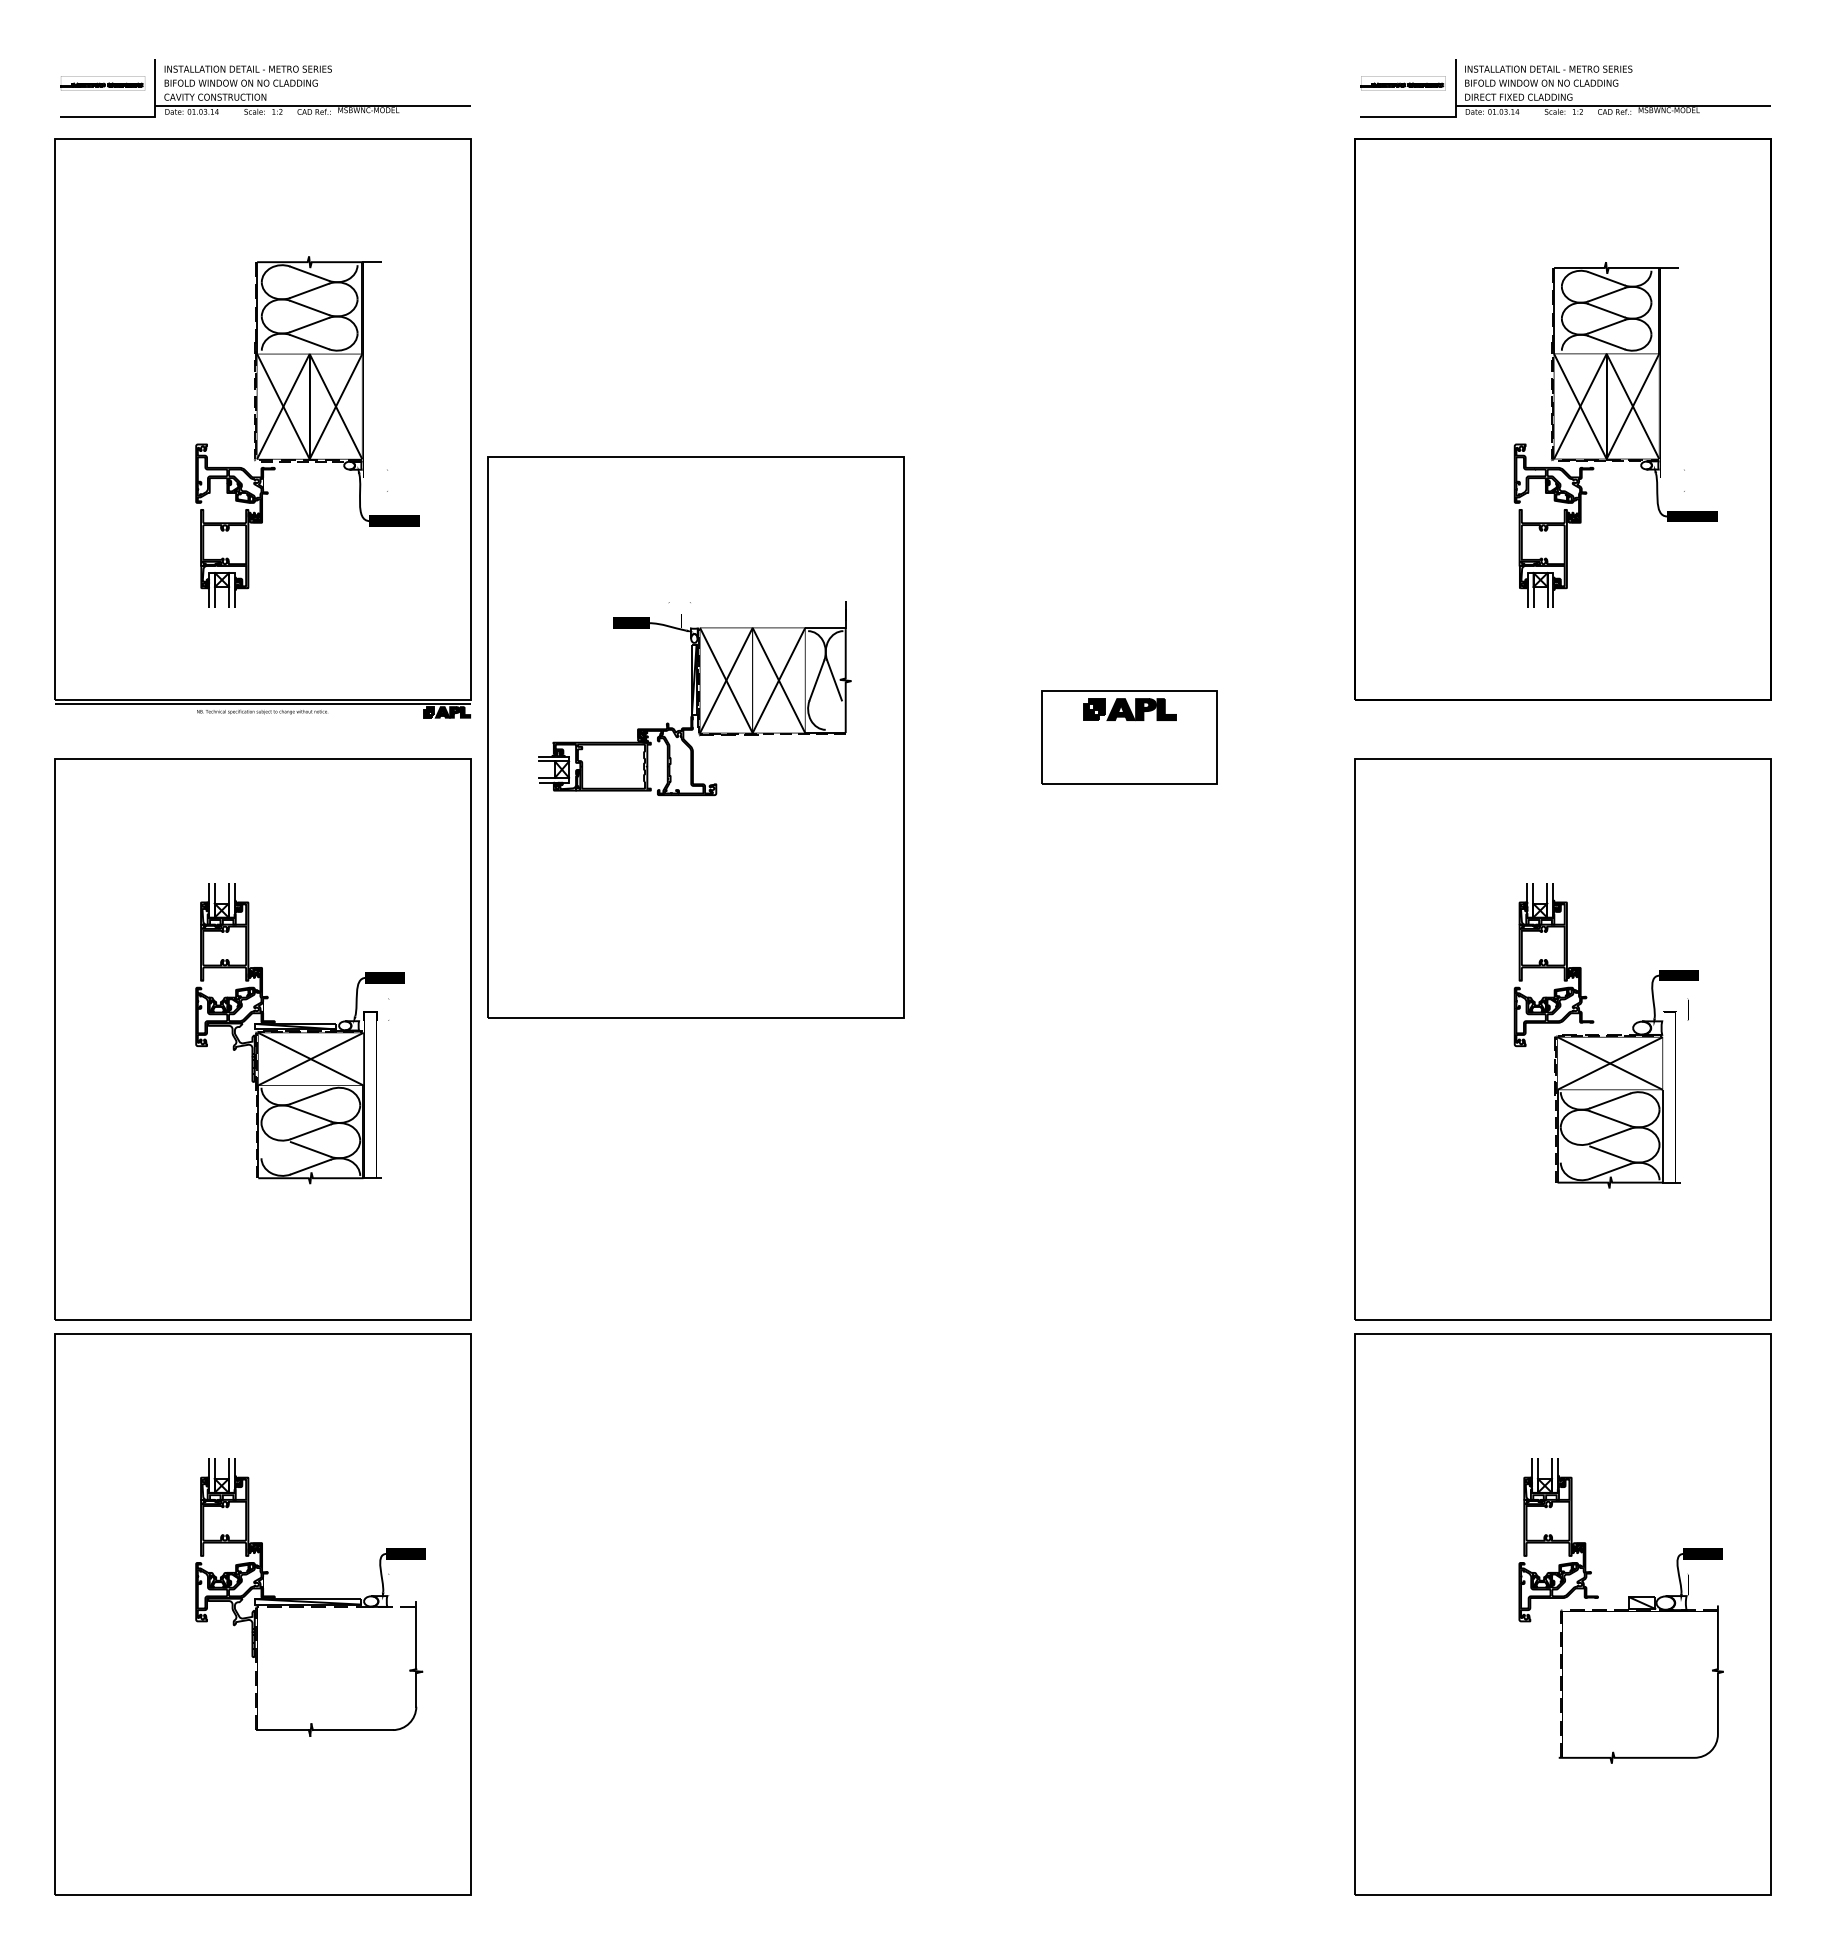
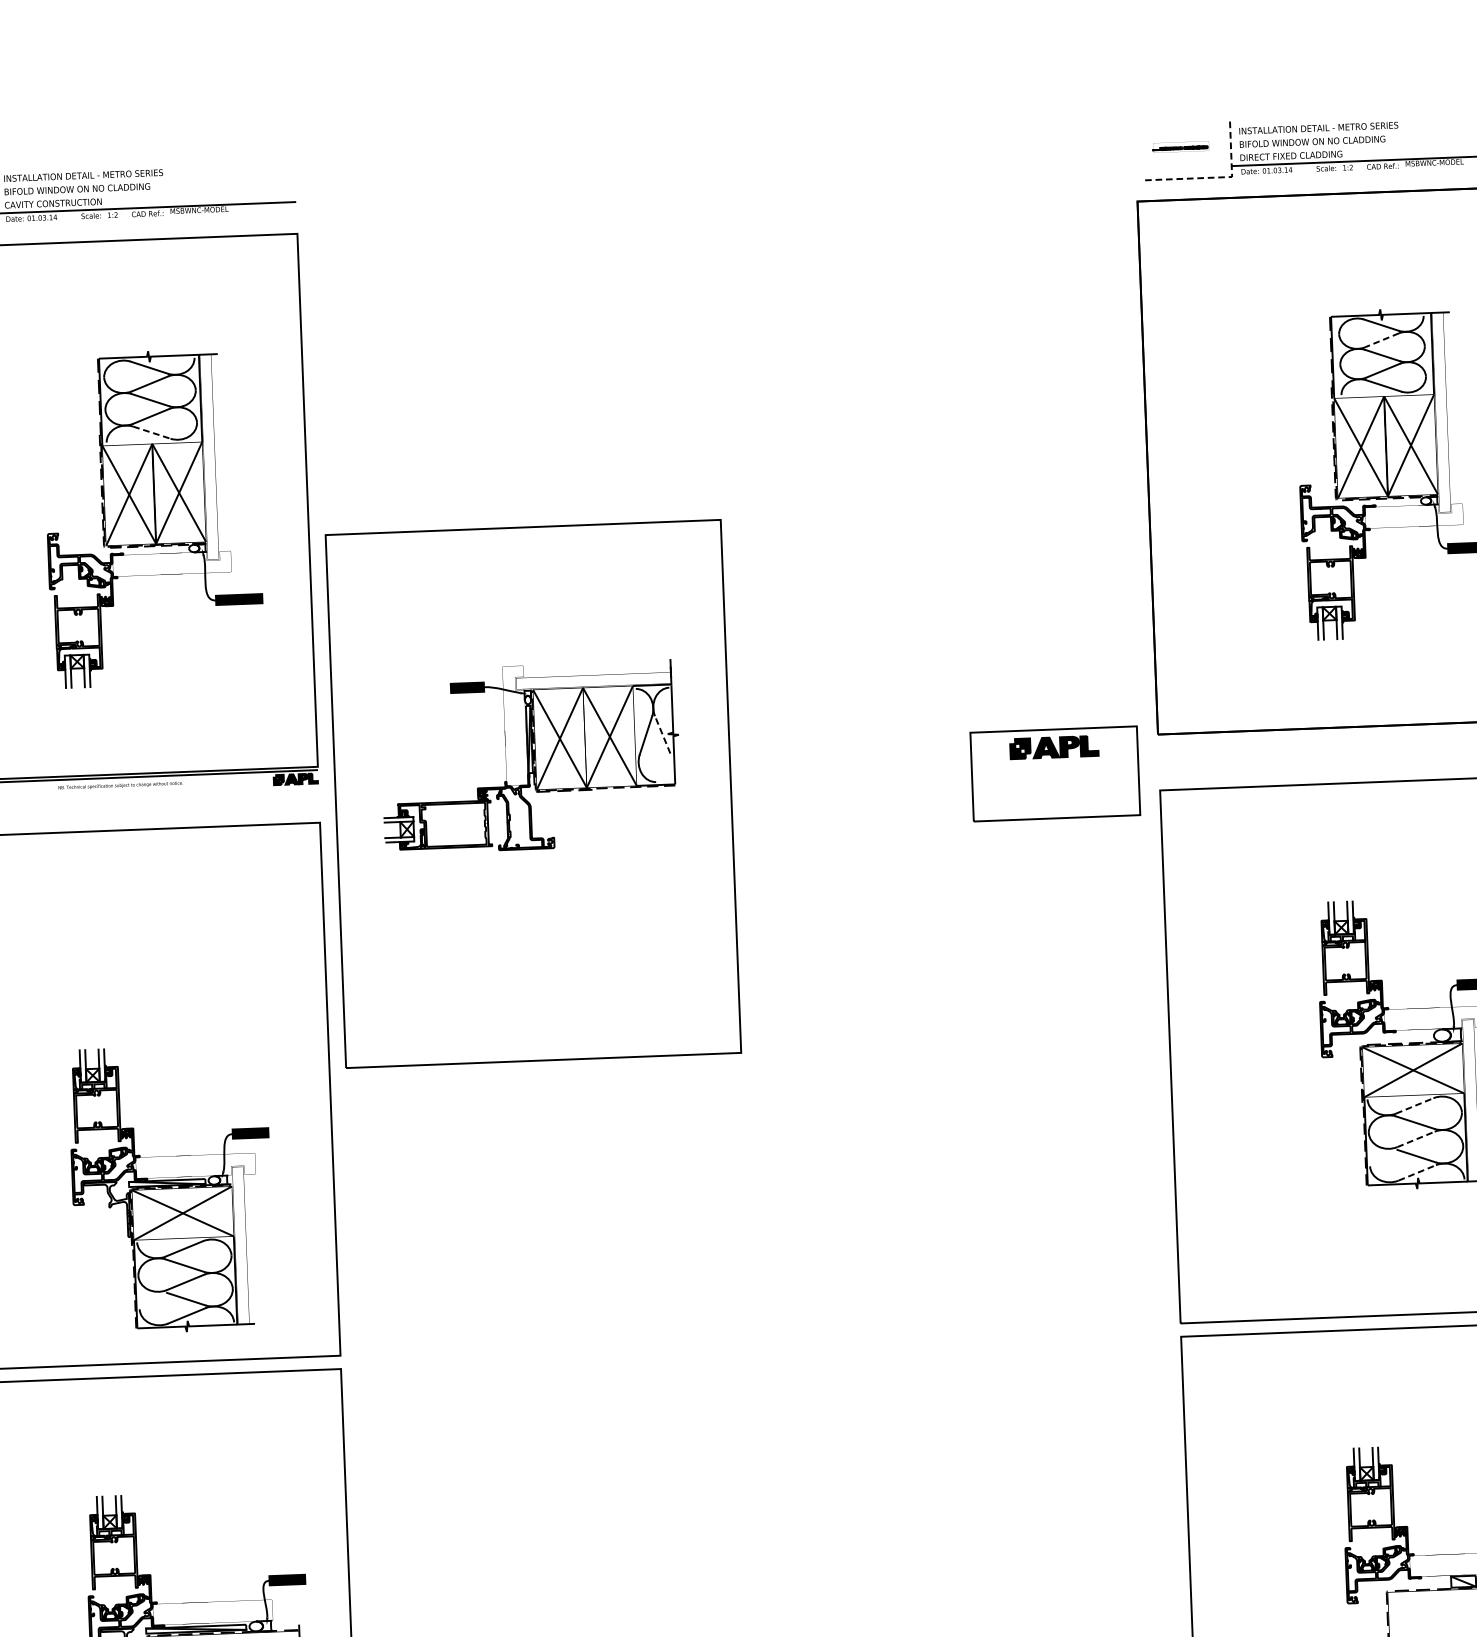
part: (1402, 83) -> (1180, 147), size x0.7
line: (1437, 116) -> (1214, 177), solid -> dashed
line: (1606, 294) -> (1381, 340), solid -> dashed
line: (309, 342) -> (151, 433), solid -> dashed
line: (834, 680) -> (662, 734), solid -> dashed
part: (1129, 737) -> (1055, 774), moved
part: (299, 1033) -> (171, 1189), moved
line: (1610, 1100) -> (1415, 1105), solid -> dashed
line: (1610, 1136) -> (1416, 1139), solid -> dashed
line: (1610, 1171) -> (1417, 1172), solid -> dashed

